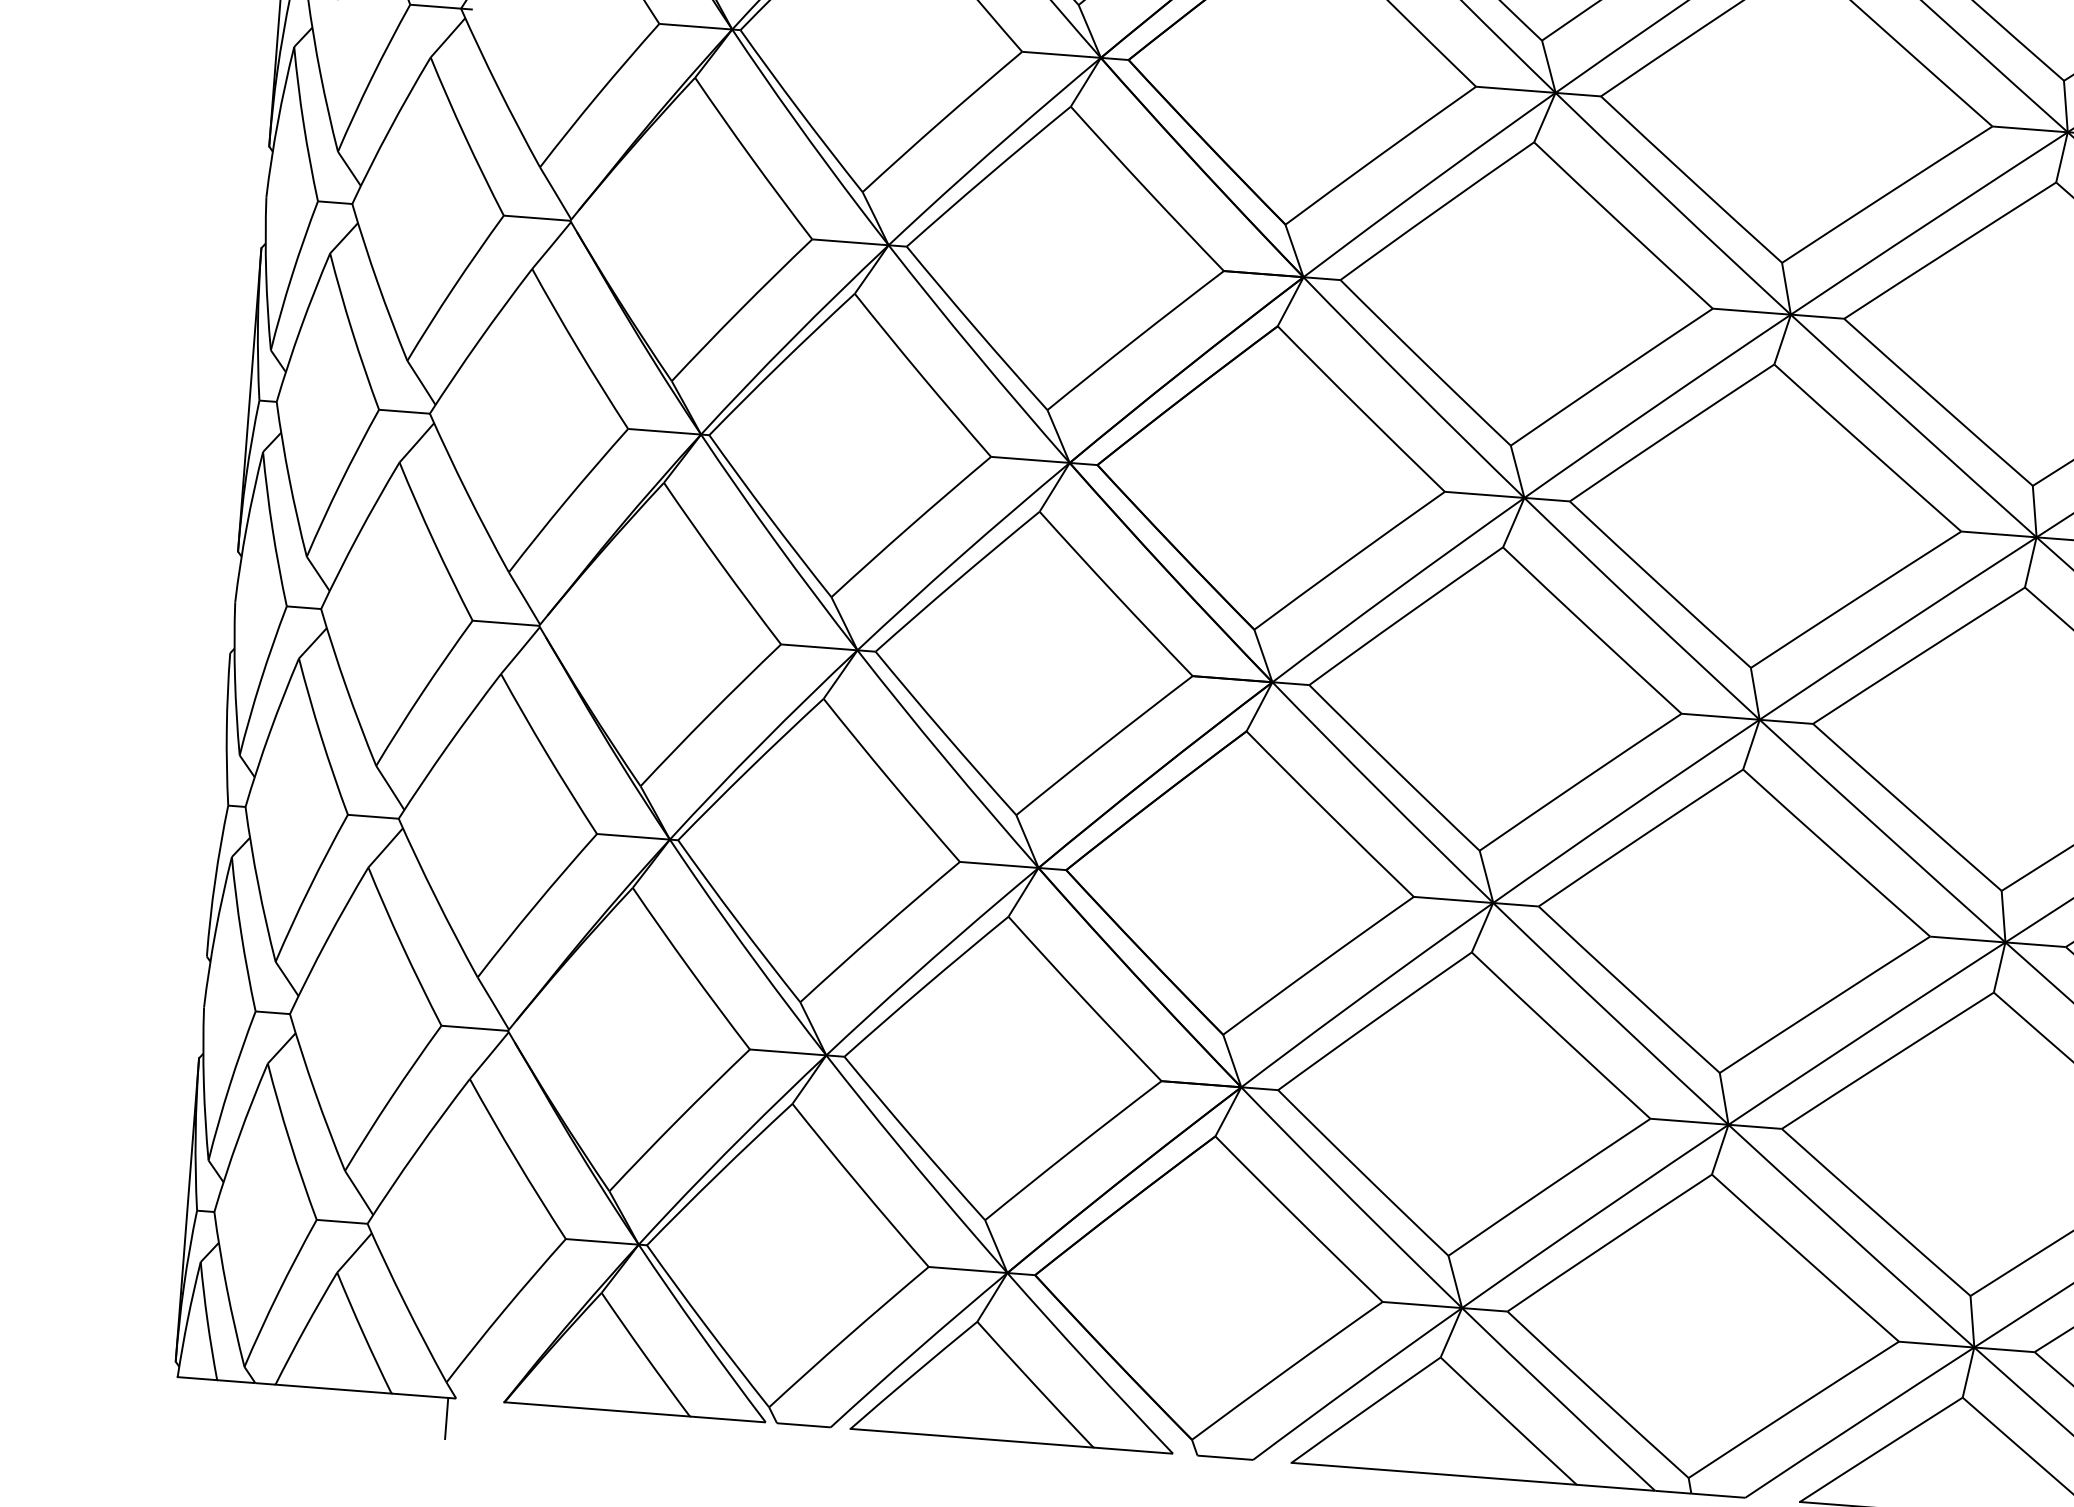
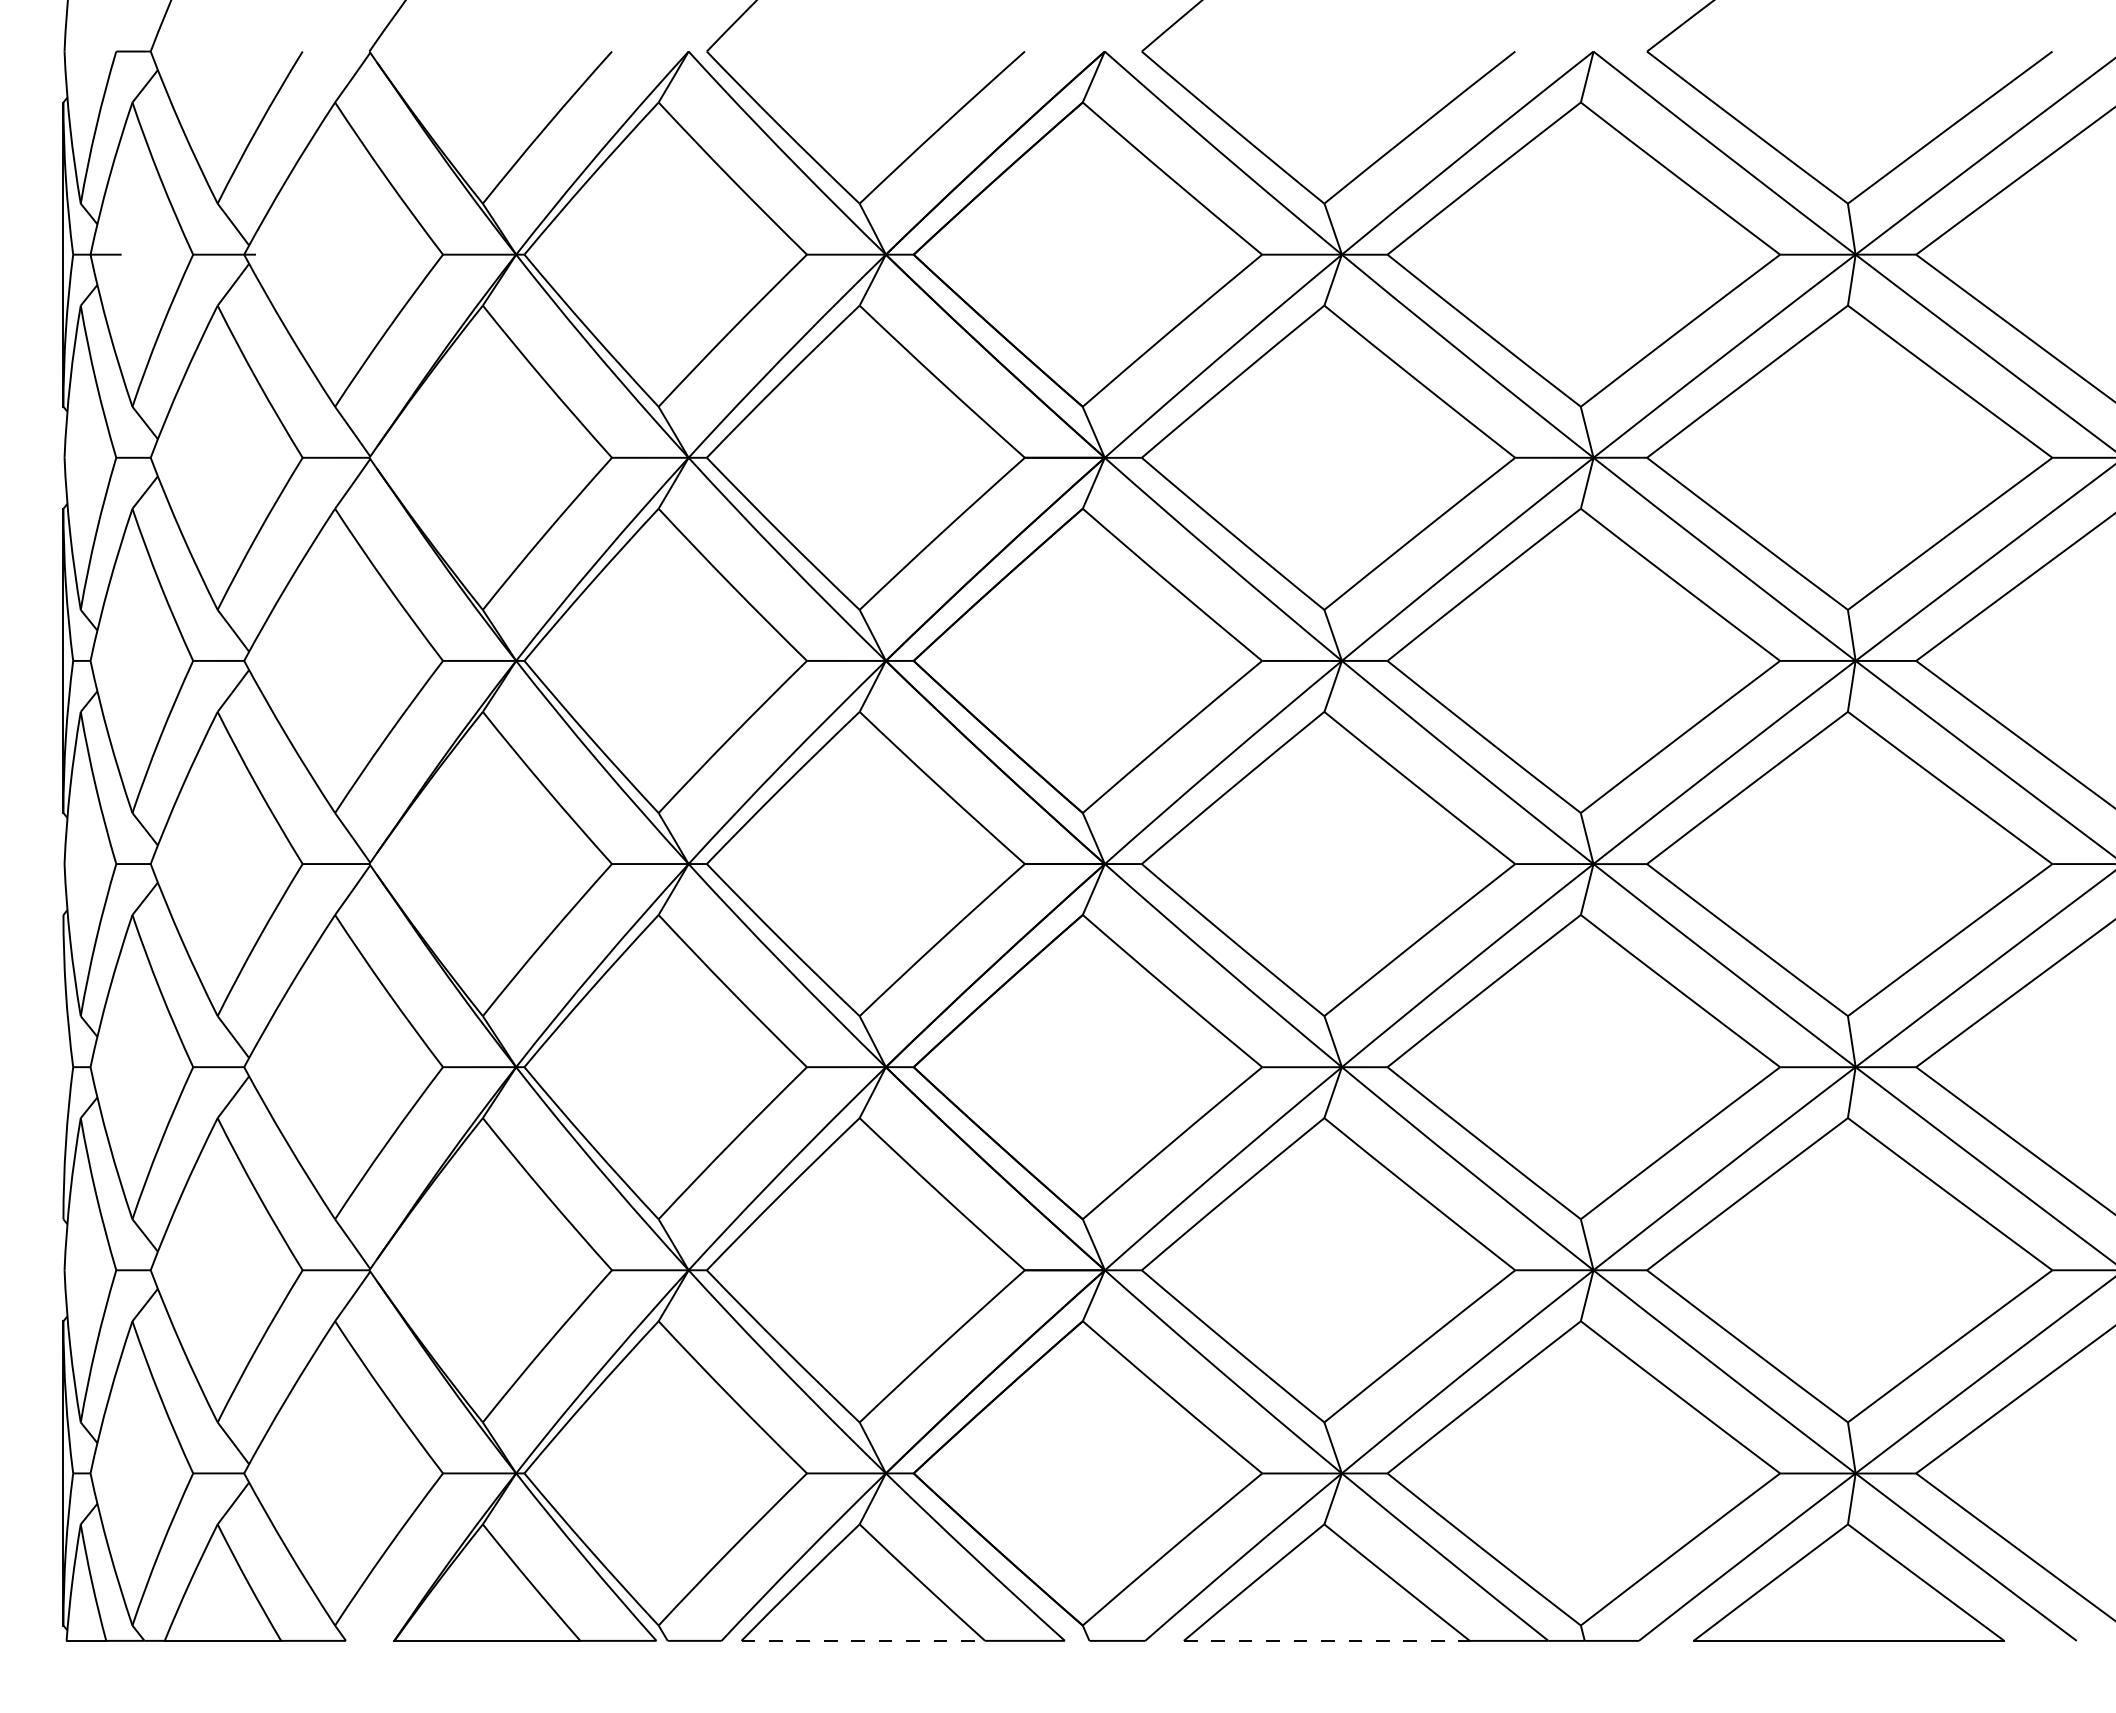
line: (446, 1418) -> (337, 1661), removed
line: (972, 1437) -> (863, 1640), solid -> dashed
line: (1434, 1473) -> (1327, 1640), solid -> dashed

